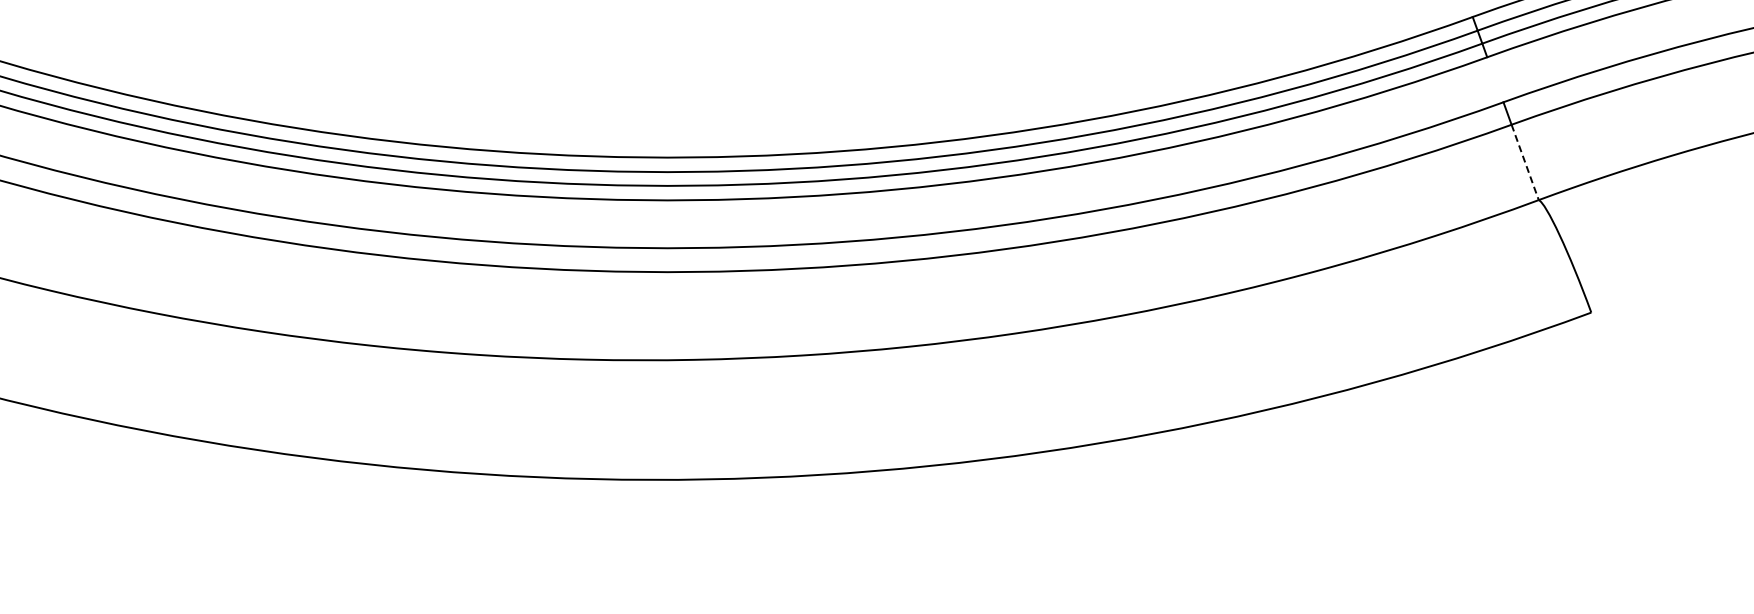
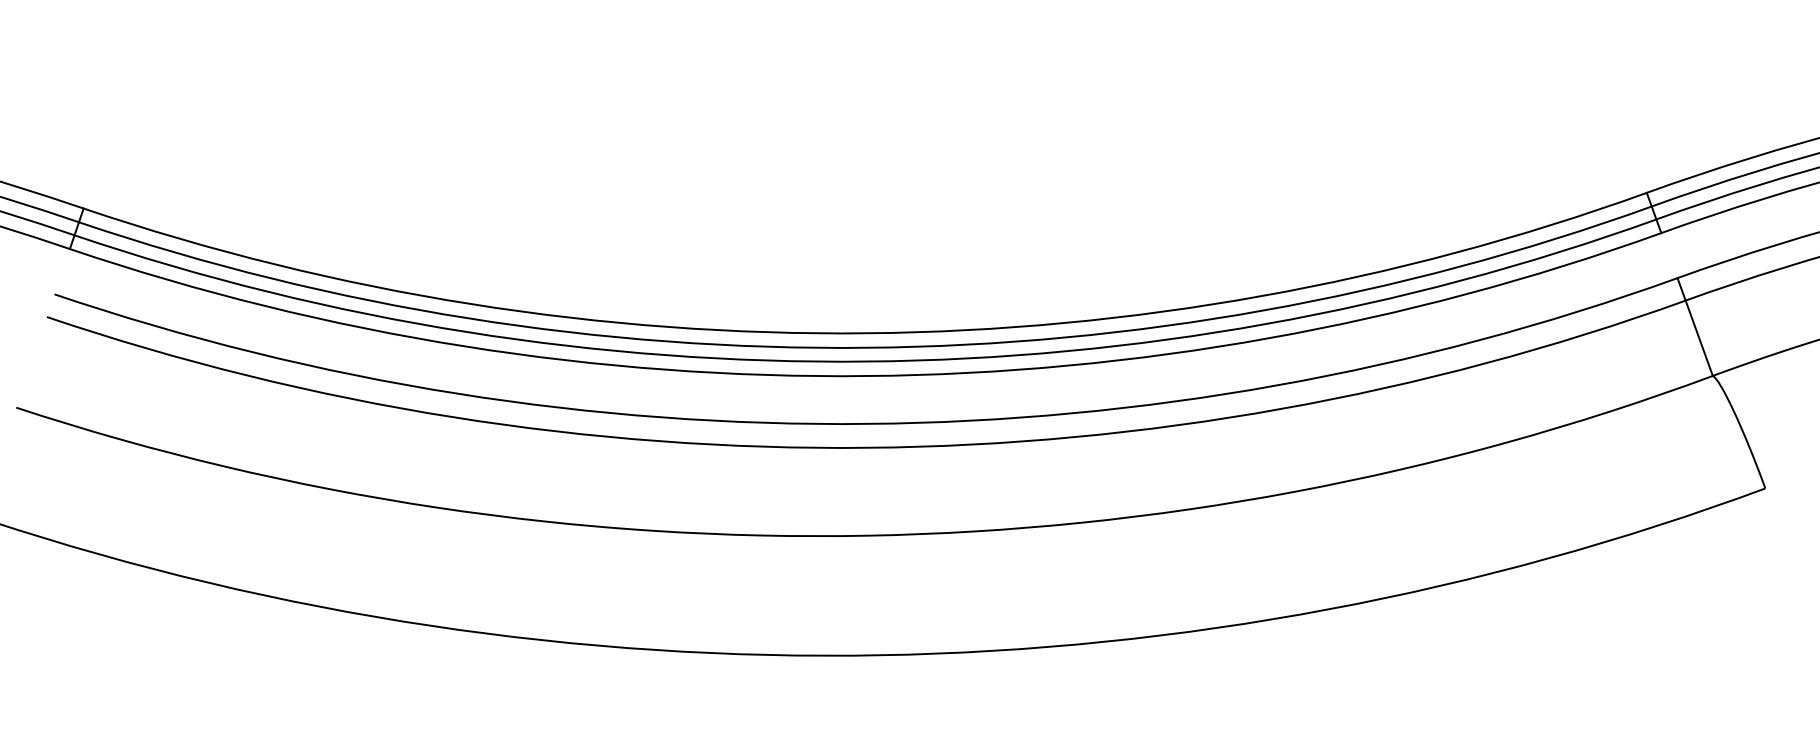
line: (1525, 162) -> (1699, 338), dashed -> solid

